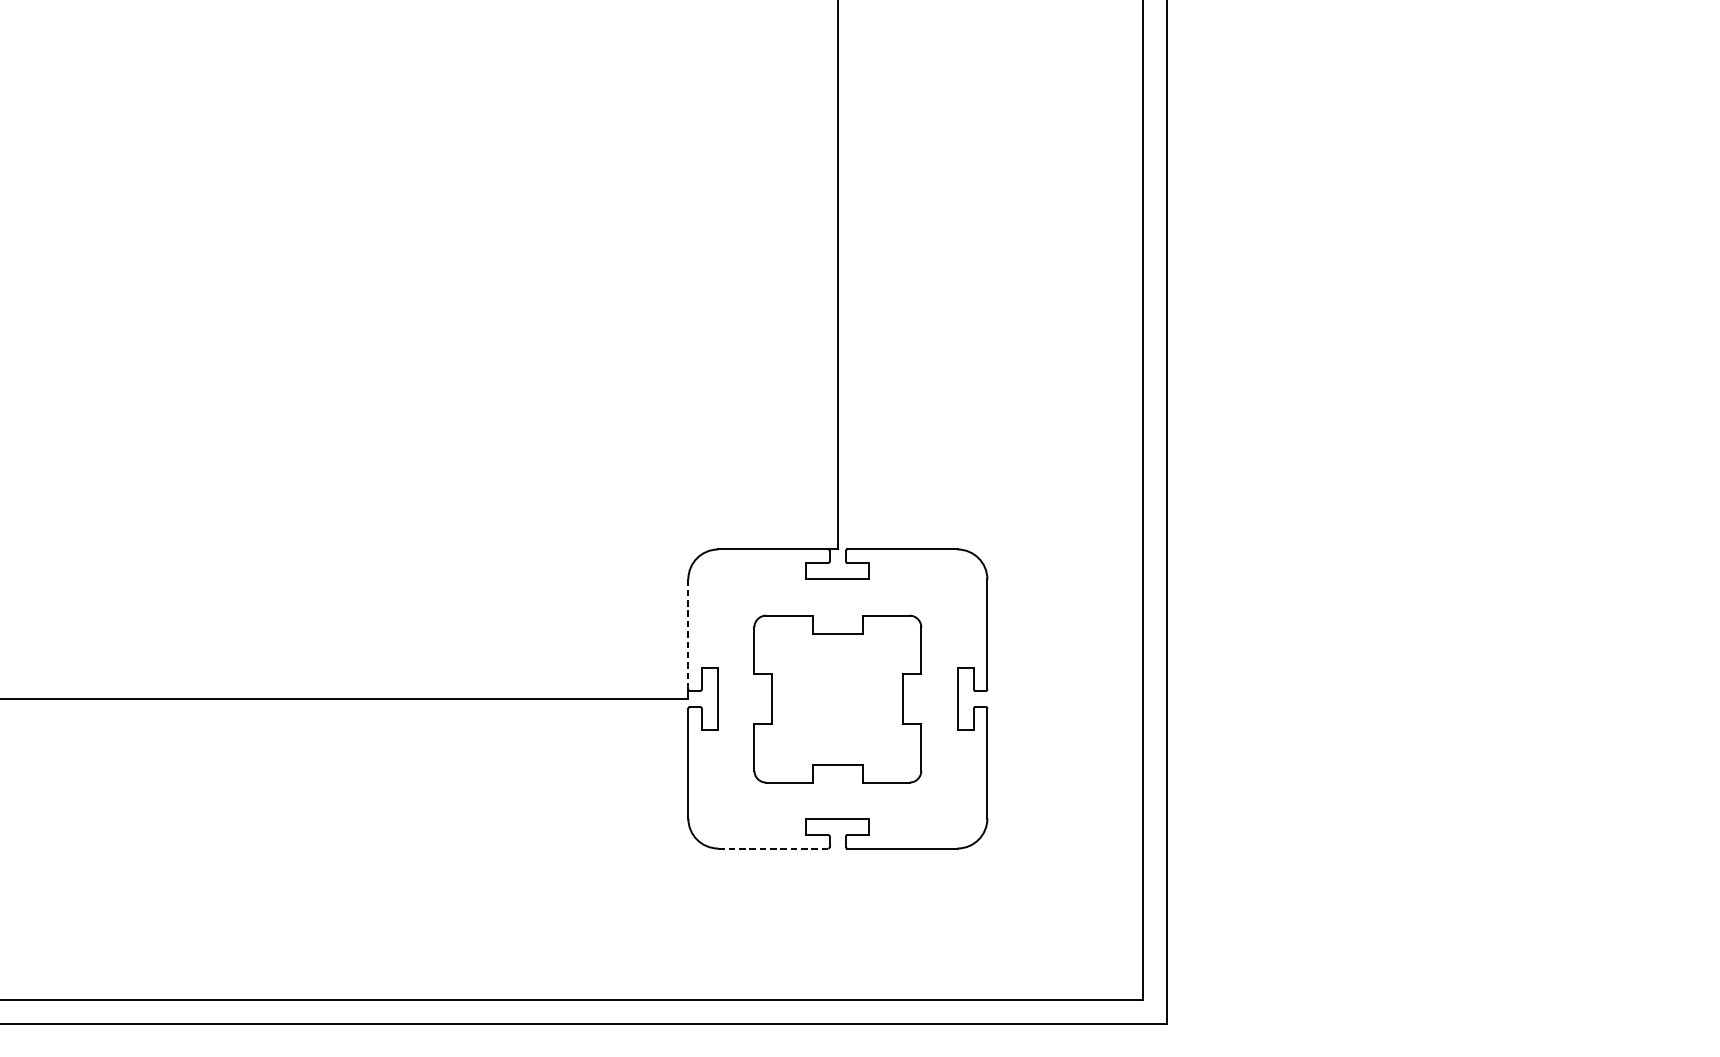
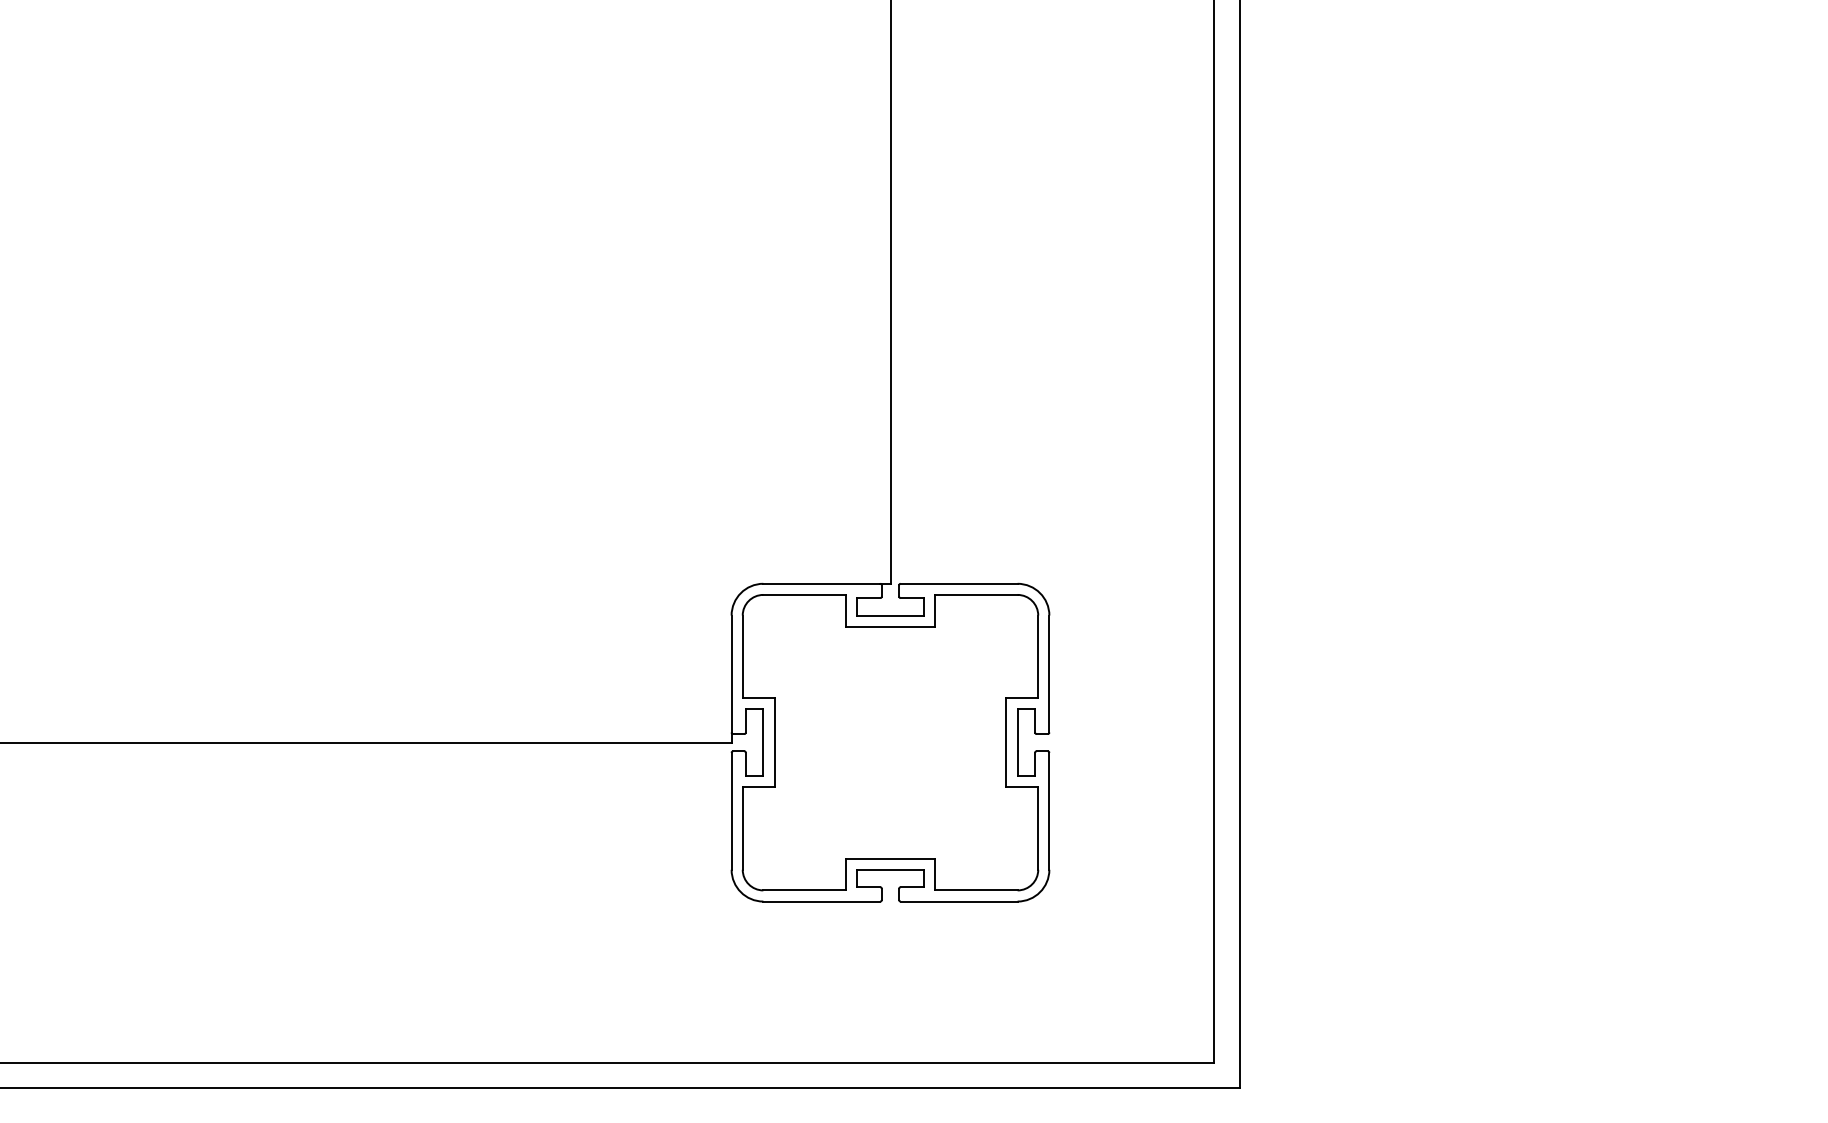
line: (688, 634) -> (731, 674), dashed -> solid
part: (837, 698) -> (890, 742), size x1.67
line: (773, 848) -> (822, 901), dashed -> solid

